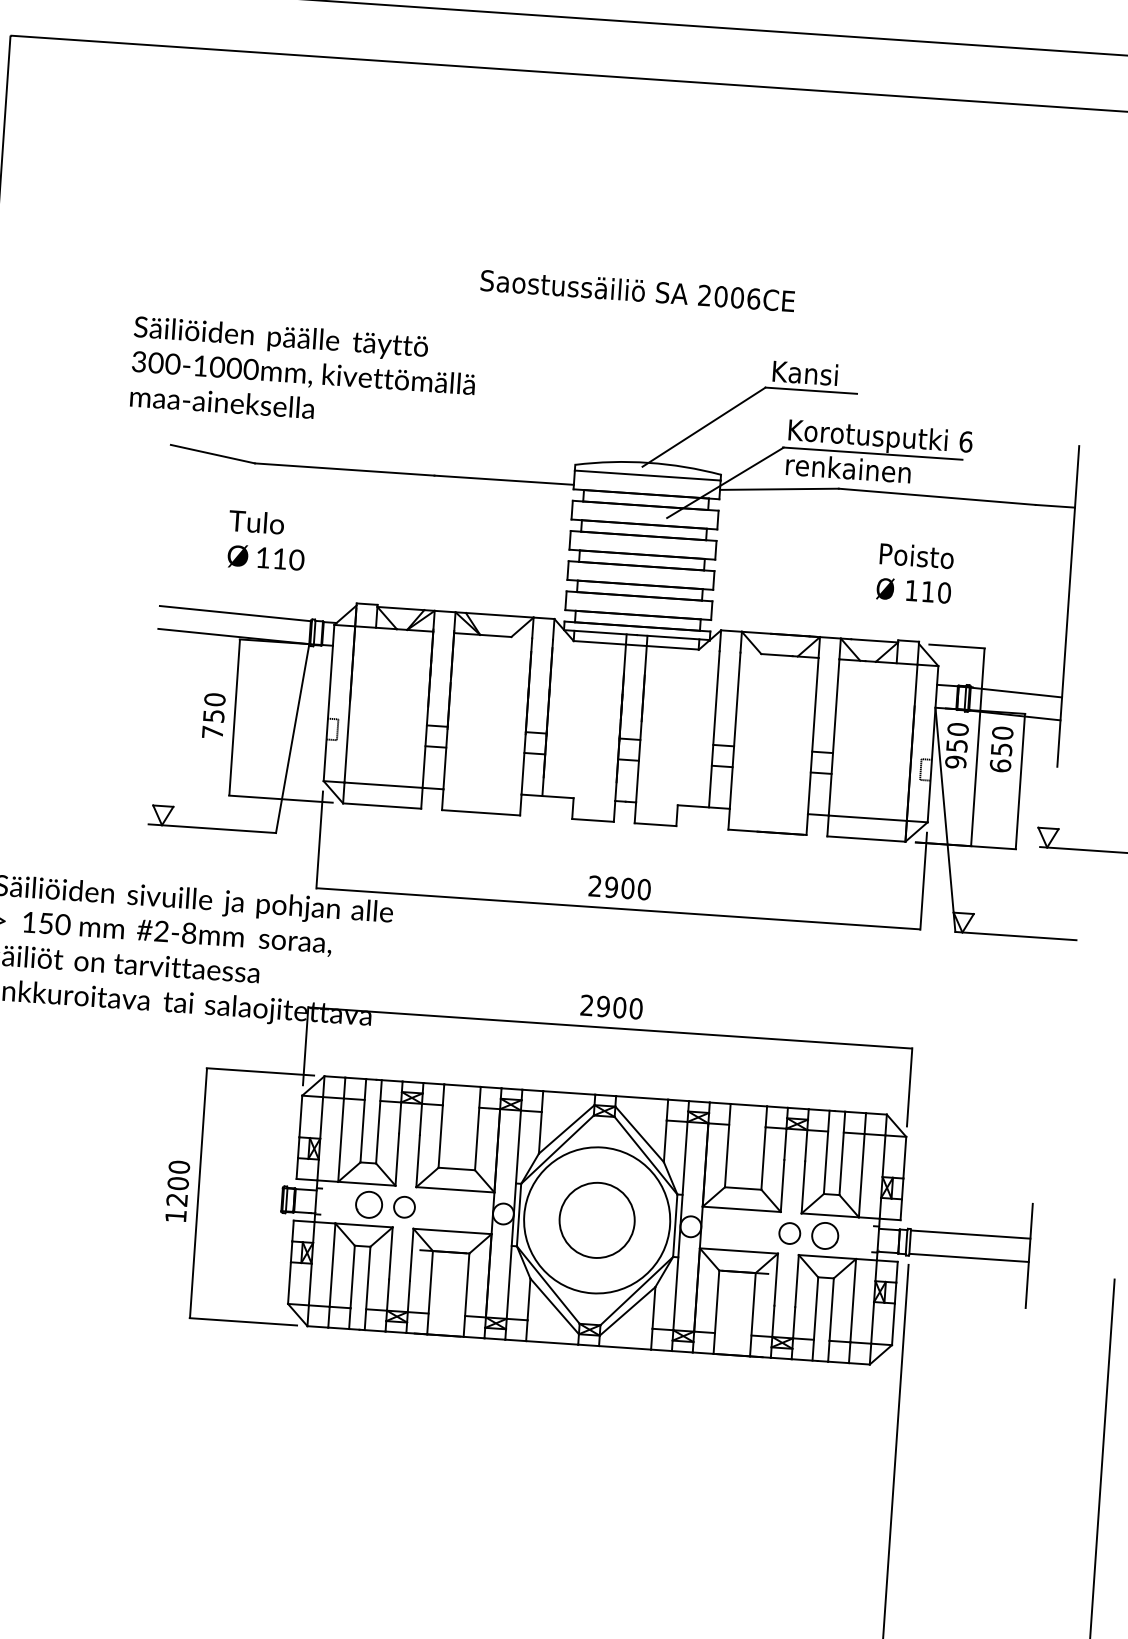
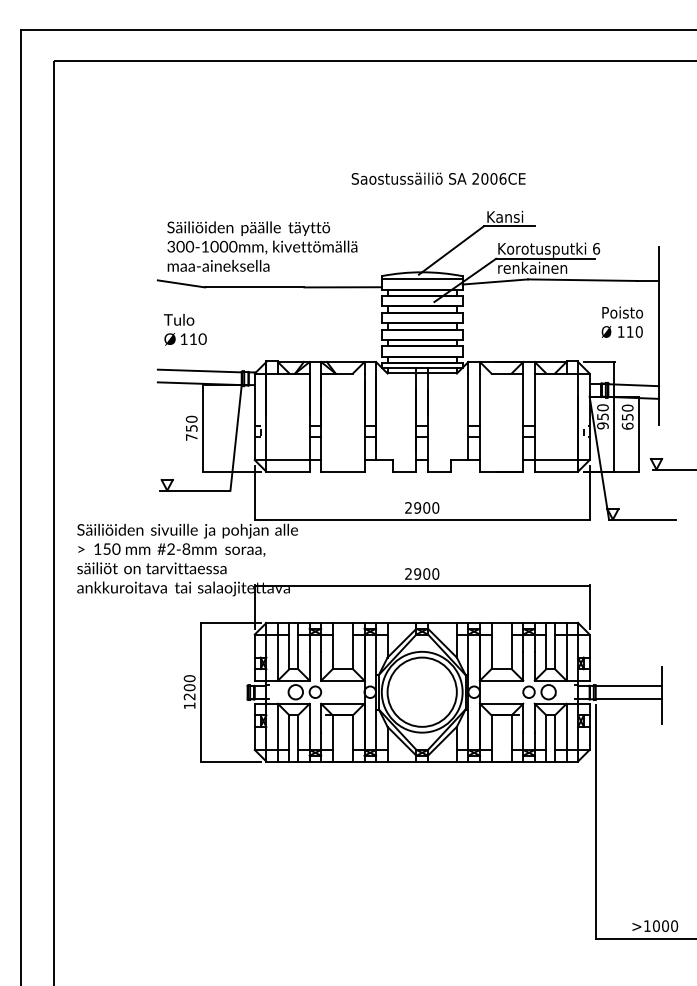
text: (637, 290) -> (438, 178), moved
text: (303, 372) -> (262, 246), moved
text: (267, 540) -> (185, 329), moved
text: (915, 572) -> (622, 321), moved
circle: (595, 1218) -> (421, 691), size x1.67

